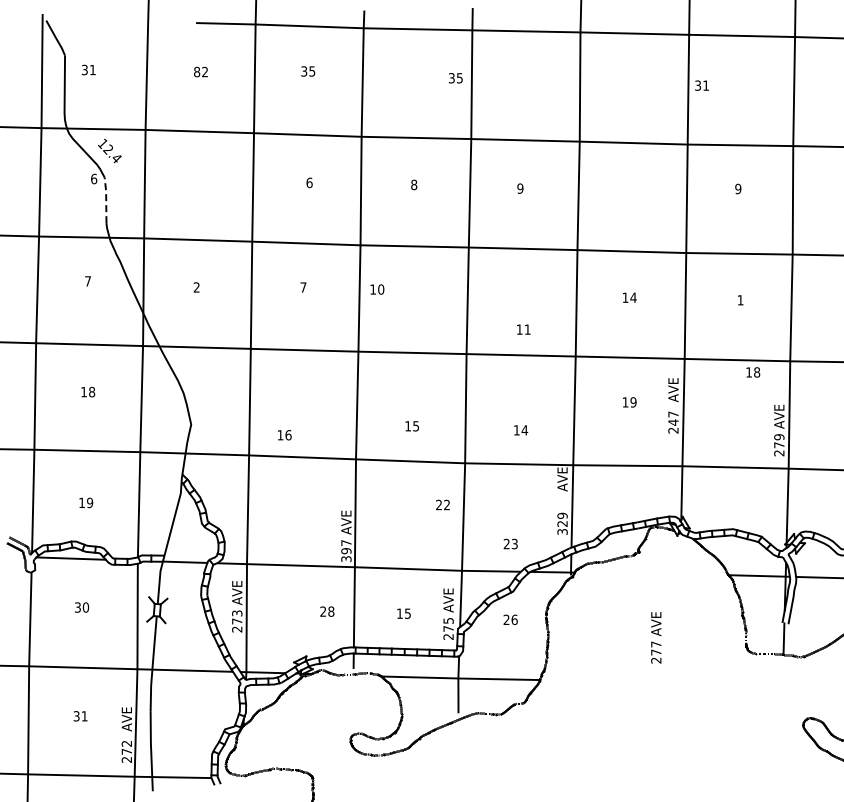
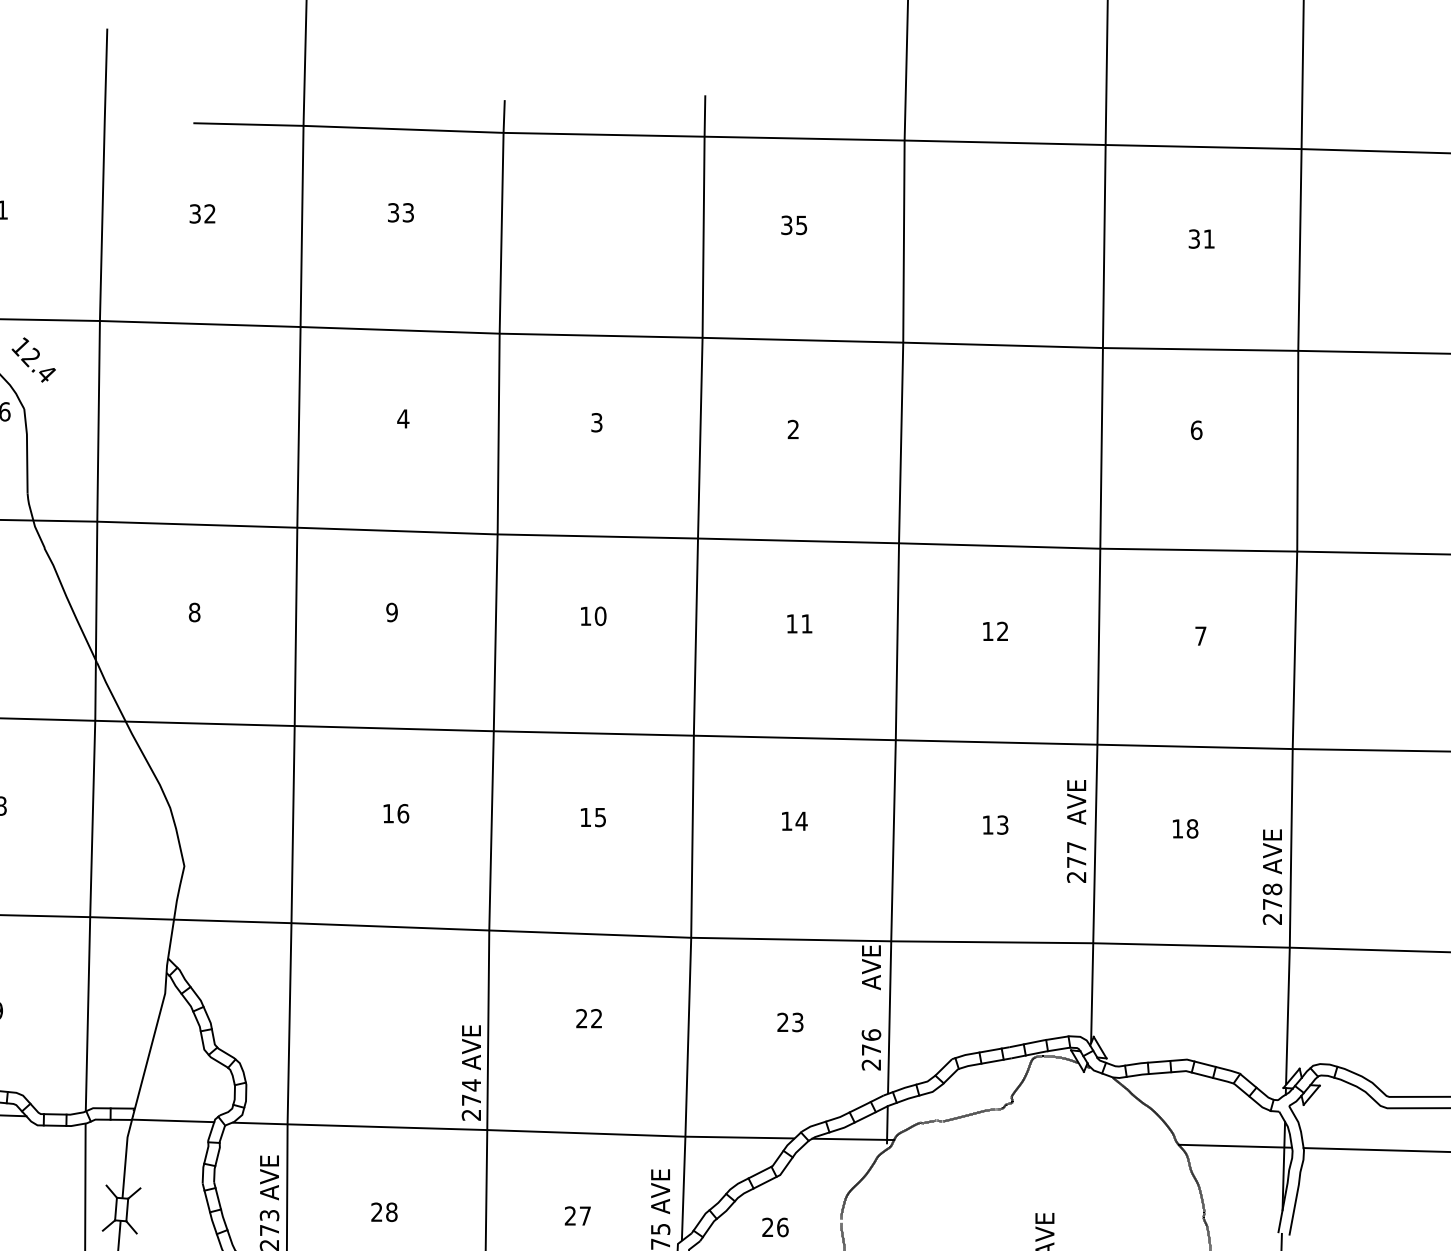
text: (312, 70) -> (408, 210), 35 -> 33
text: (197, 72) -> (196, 214), 82 -> 32
text: (455, 78) -> (793, 225), moved
text: (701, 85) -> (1200, 238), moved
text: (309, 182) -> (403, 418), 6 -> 4
text: (414, 184) -> (597, 421), 8 -> 3
text: (520, 188) -> (793, 429), 9 -> 2
text: (738, 188) -> (1196, 429), 9 -> 6
line: (106, 199) -> (27, 449), dashed -> solid
text: (196, 287) -> (194, 612), 2 -> 8
text: (303, 287) -> (392, 612), 7 -> 9
text: (377, 289) -> (593, 616), moved
text: (633, 297) -> (1002, 630), 14 -> 12
text: (740, 300) -> (1200, 636), 1 -> 7
text: (523, 329) -> (799, 623), moved
text: (753, 372) -> (1185, 828), moved
text: (633, 402) -> (1002, 825), 19 -> 13
text: (673, 422) -> (1076, 862), 247 -> 277
text: (411, 426) -> (591, 817), moved
text: (521, 430) -> (795, 821), moved
text: (284, 435) -> (395, 814), moved
text: (779, 437) -> (1272, 890), 279 -> 278
text: (442, 504) -> (588, 1017), moved
text: (562, 523) -> (871, 1049), 329 -> 276
text: (510, 543) -> (789, 1021), moved
text: (346, 550) -> (471, 1099), 397 -> 274
text: (327, 611) -> (384, 1211), moved
text: (403, 613) -> (577, 1215), 15 -> 27

